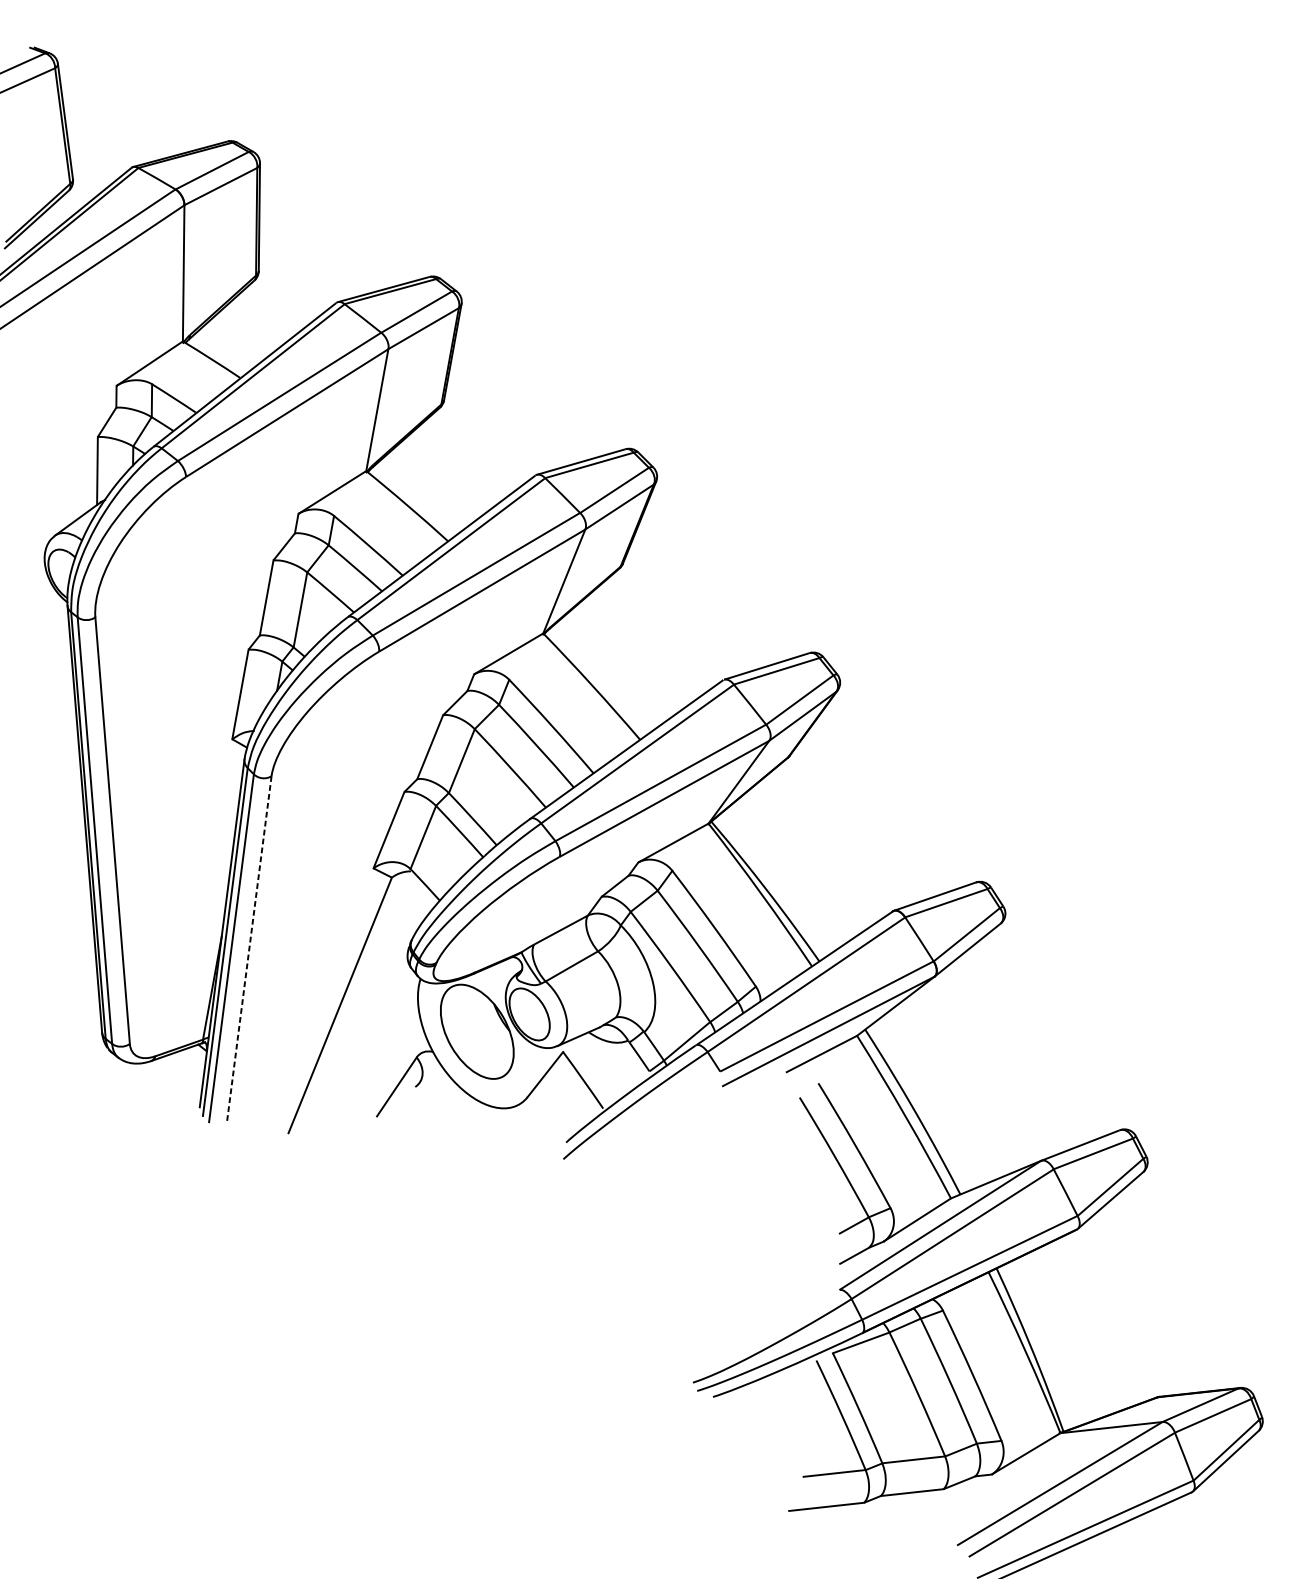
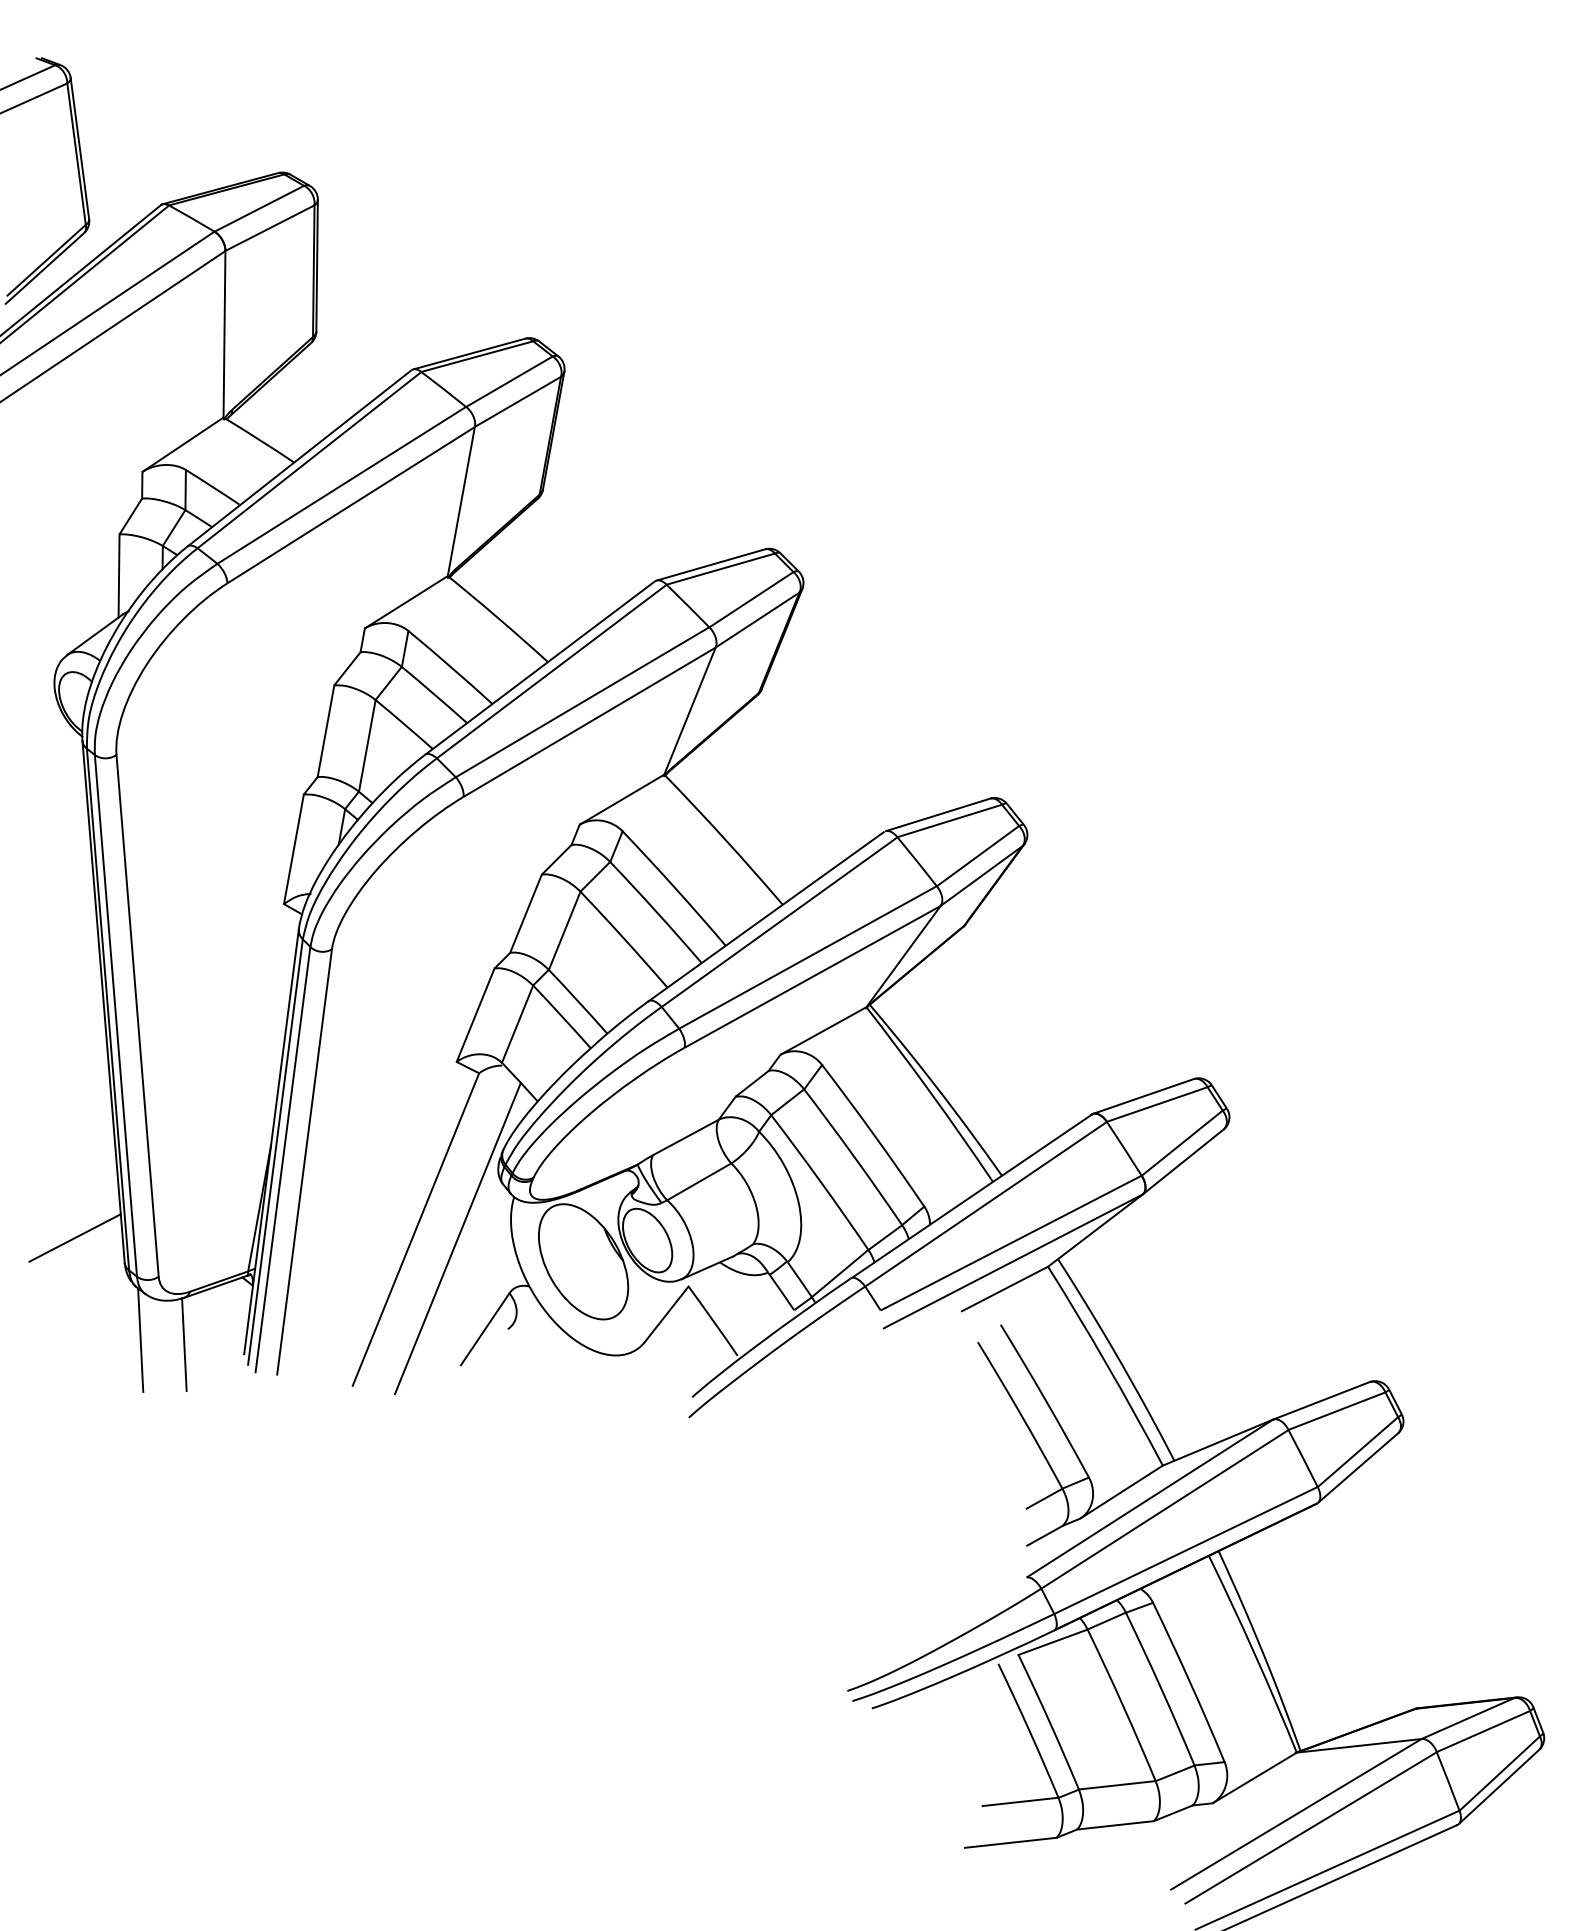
line: (249, 950) -> (304, 1162), dashed -> solid
line: (61, 1011) -> (74, 1237), added
line: (374, 1012) -> (457, 1238), added
line: (114, 1095) -> (140, 1339), added
line: (150, 1099) -> (184, 1344), added

